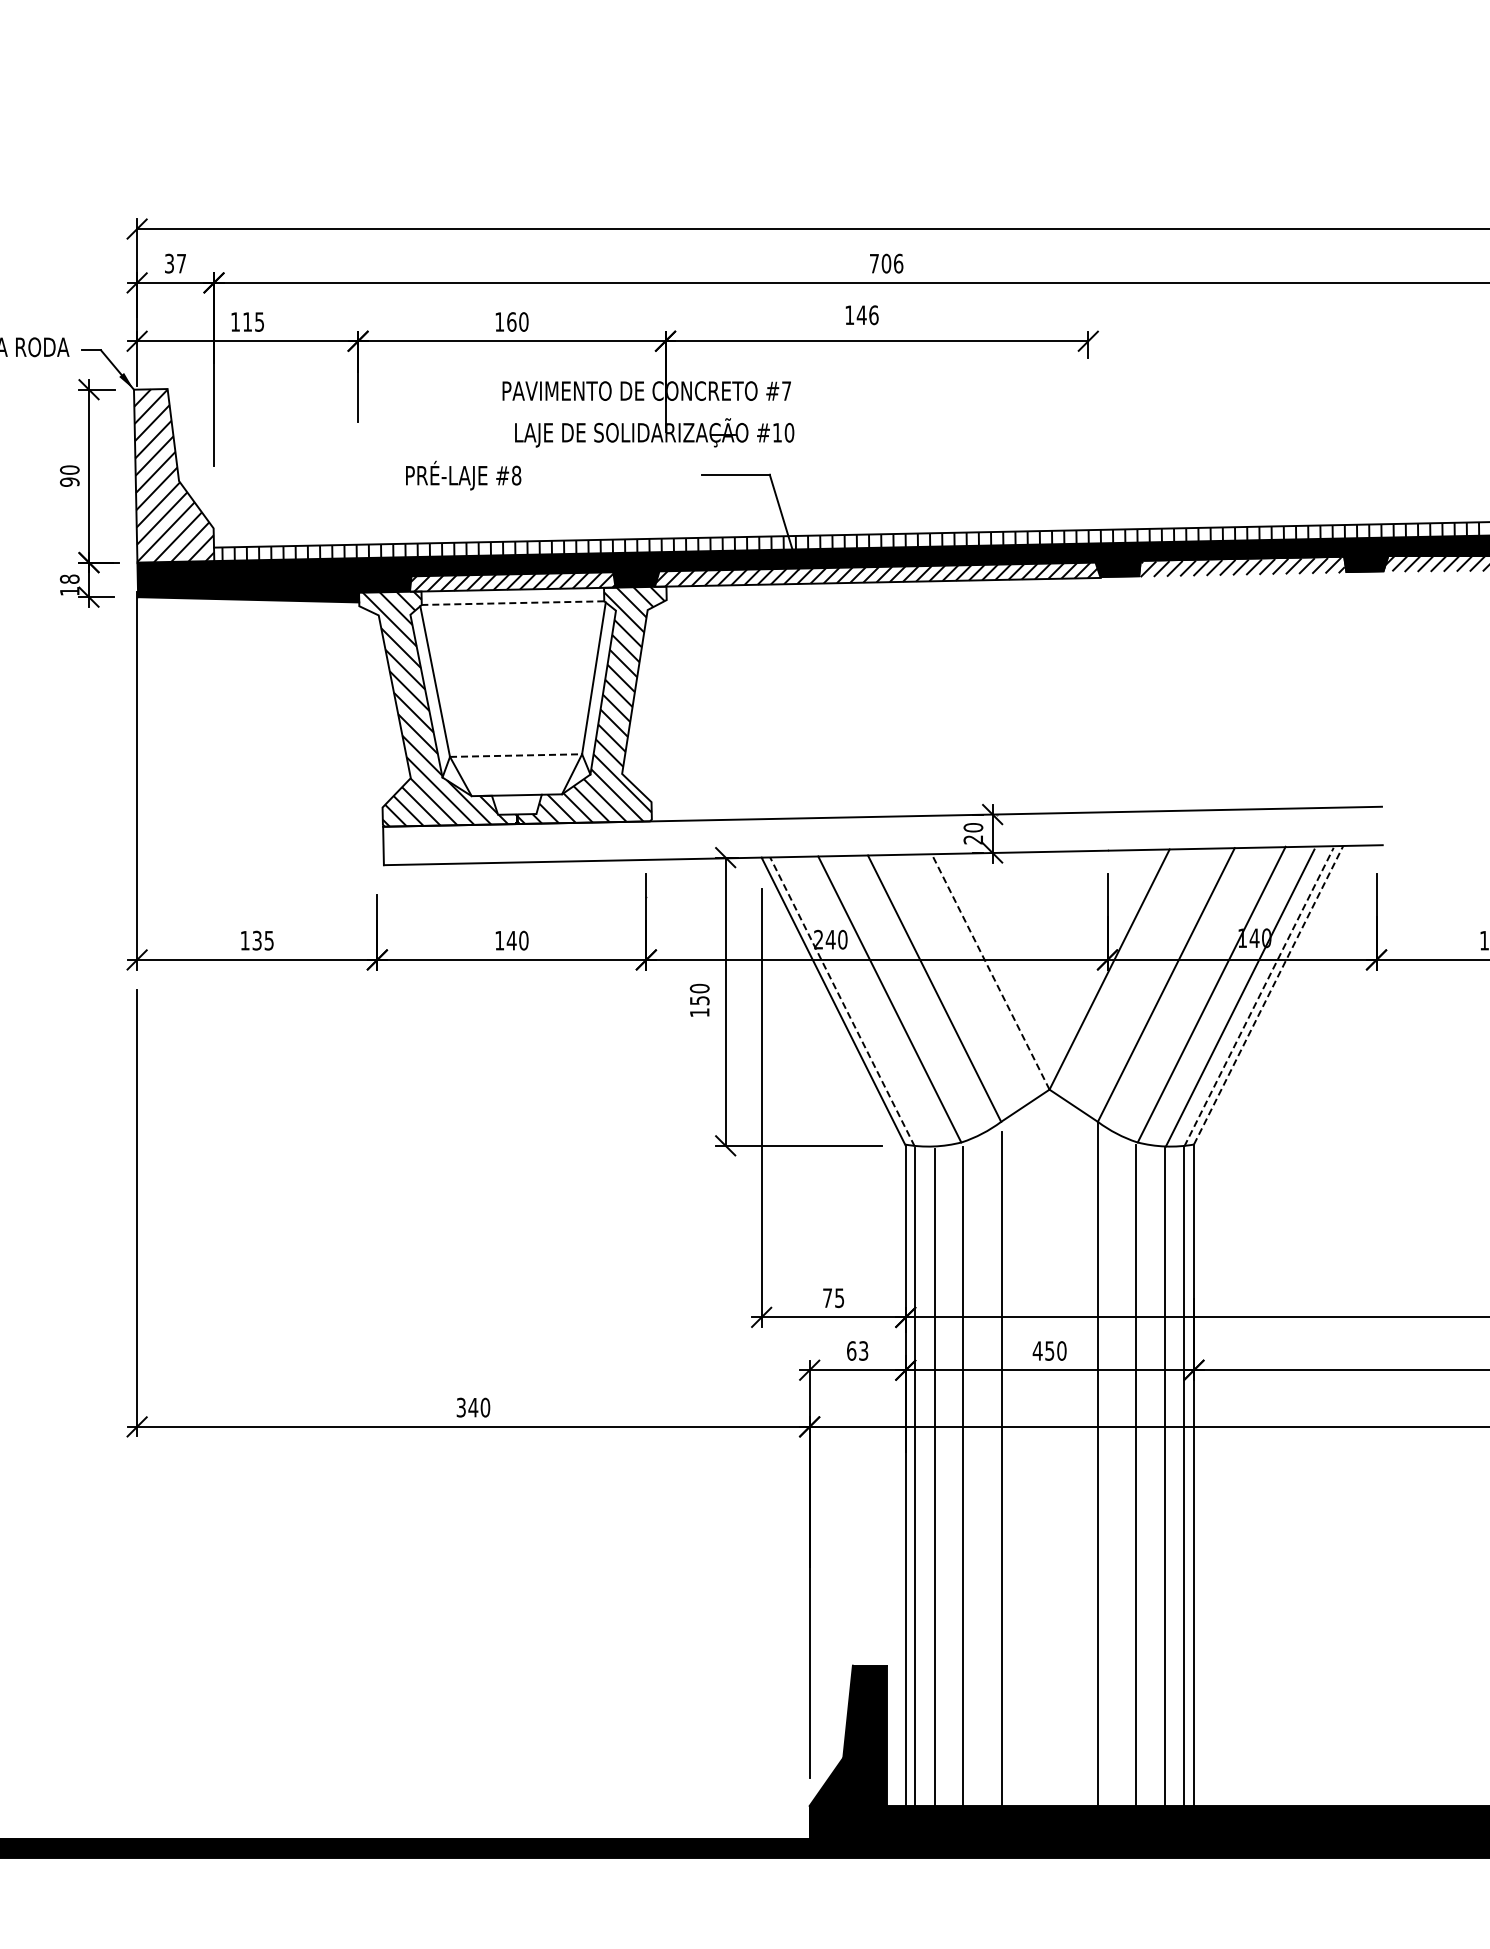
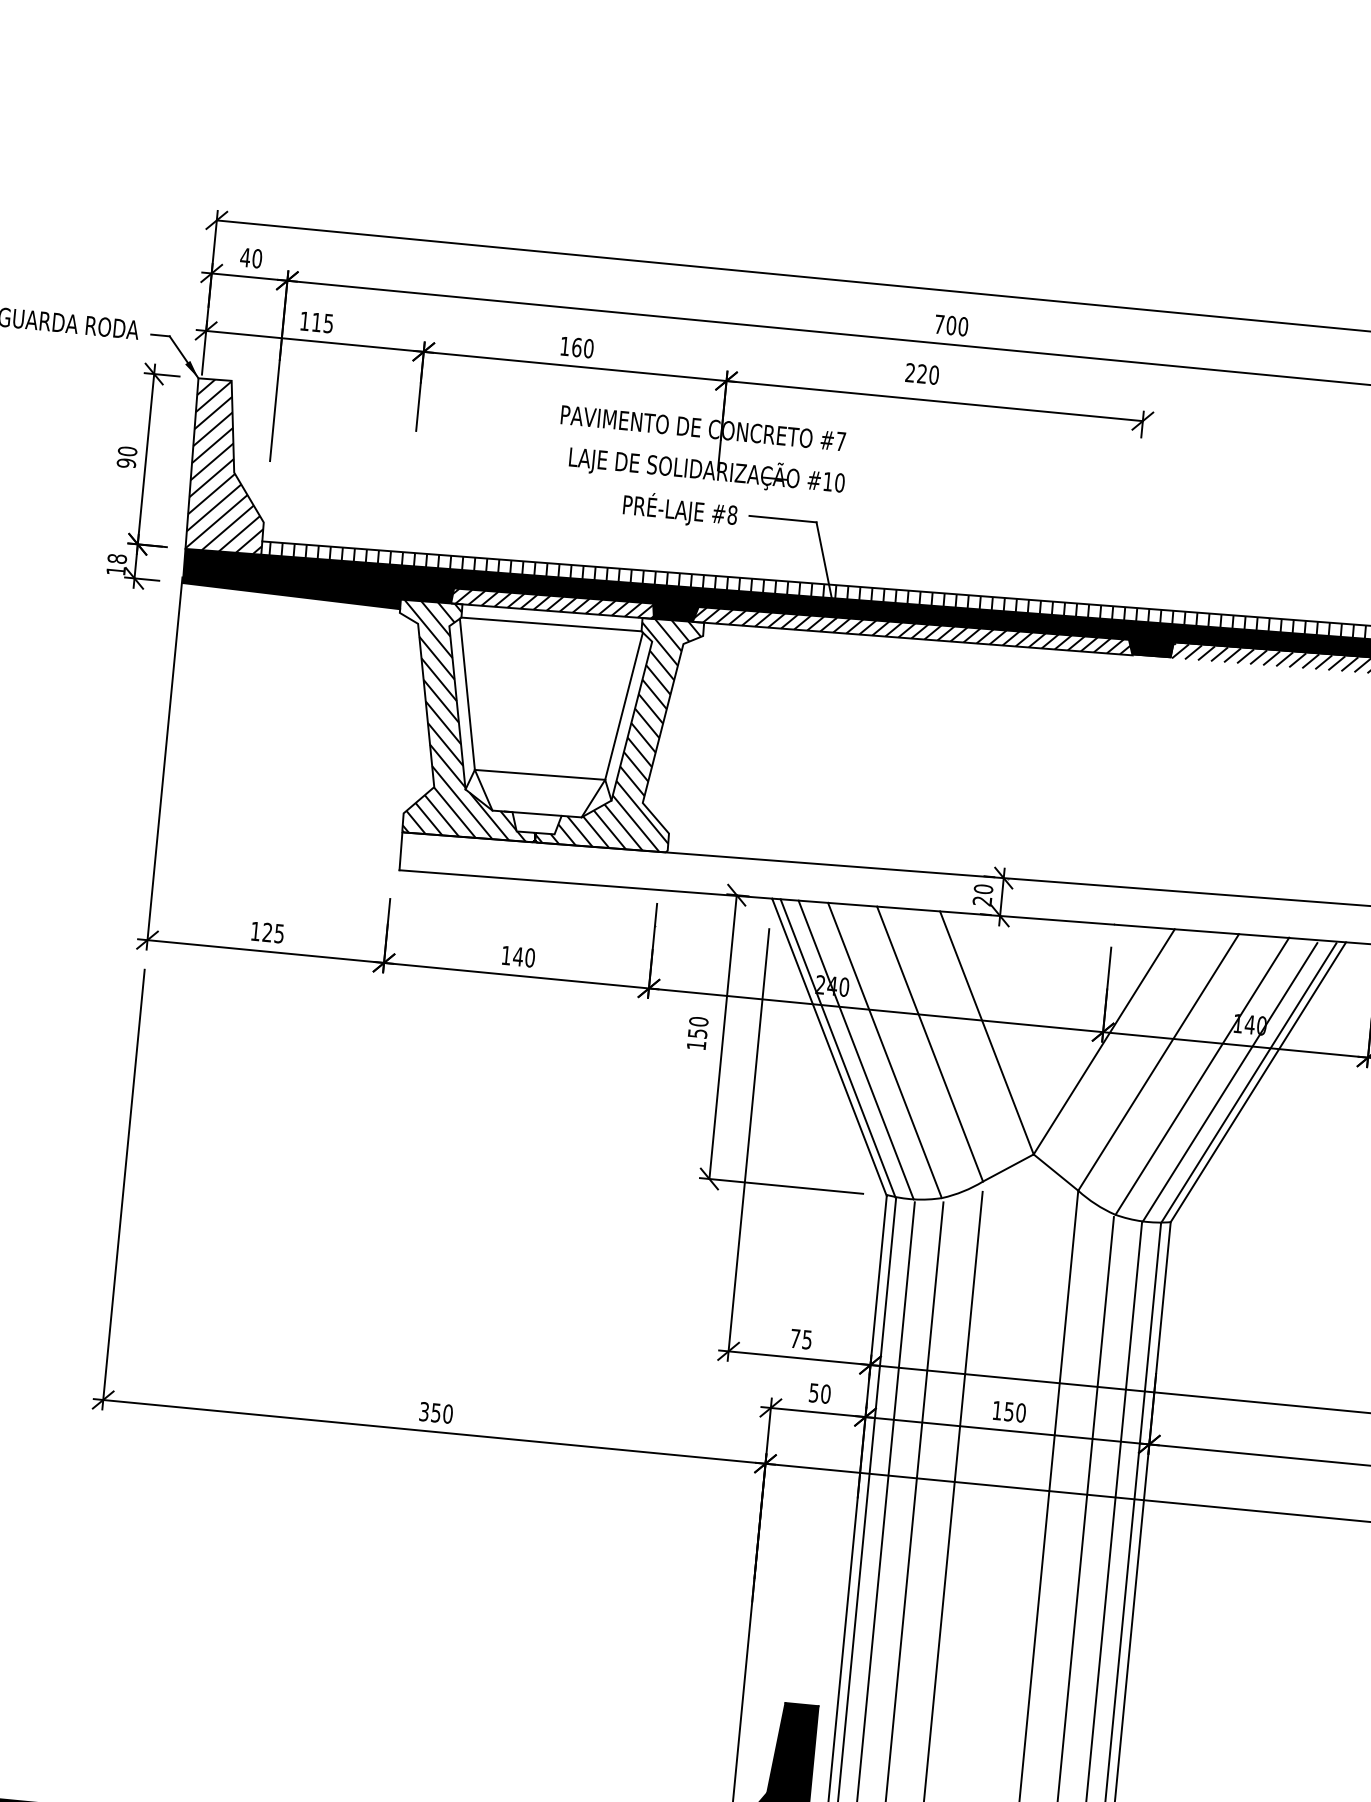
text: (175, 263) -> (251, 257), 37 -> 40
text: (898, 263) -> (963, 326), 706 -> 700
text: (861, 314) -> (922, 373), 146 -> 220
text: (463, 475) -> (680, 510), moved
line: (512, 603) -> (550, 624), dashed -> solid
line: (516, 755) -> (540, 774), dashed -> solid
text: (256, 940) -> (266, 932), 135 -> 125
line: (990, 971) -> (986, 1032), dashed -> solid
line: (1268, 995) -> (1258, 1082), dashed -> solid
line: (1259, 997) -> (1249, 1083), dashed -> solid
line: (842, 1001) -> (838, 1047), dashed -> solid
line: (860, 1001) -> (855, 1049), added
text: (857, 1350) -> (819, 1393), 63 -> 50
text: (1037, 1350) -> (997, 1410), 450 -> 150
text: (473, 1407) -> (436, 1412), 340 -> 350

